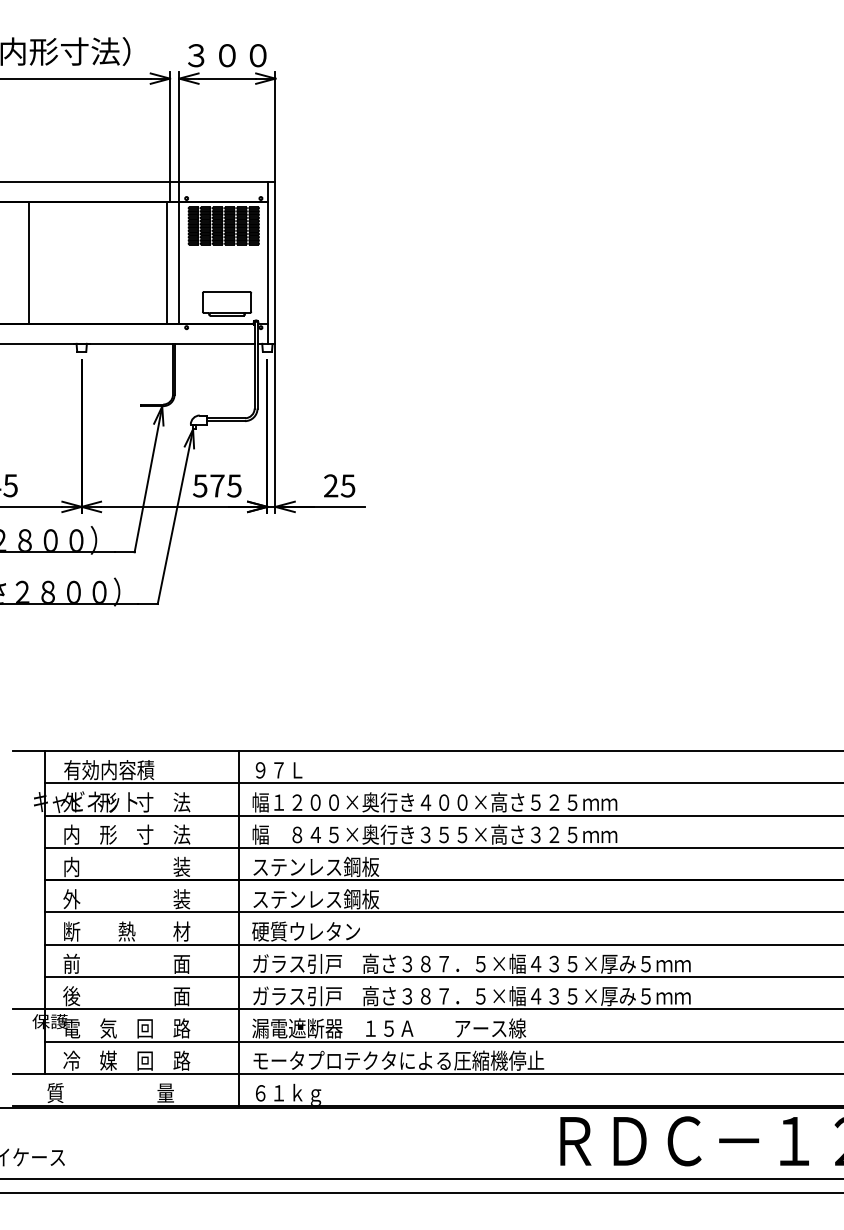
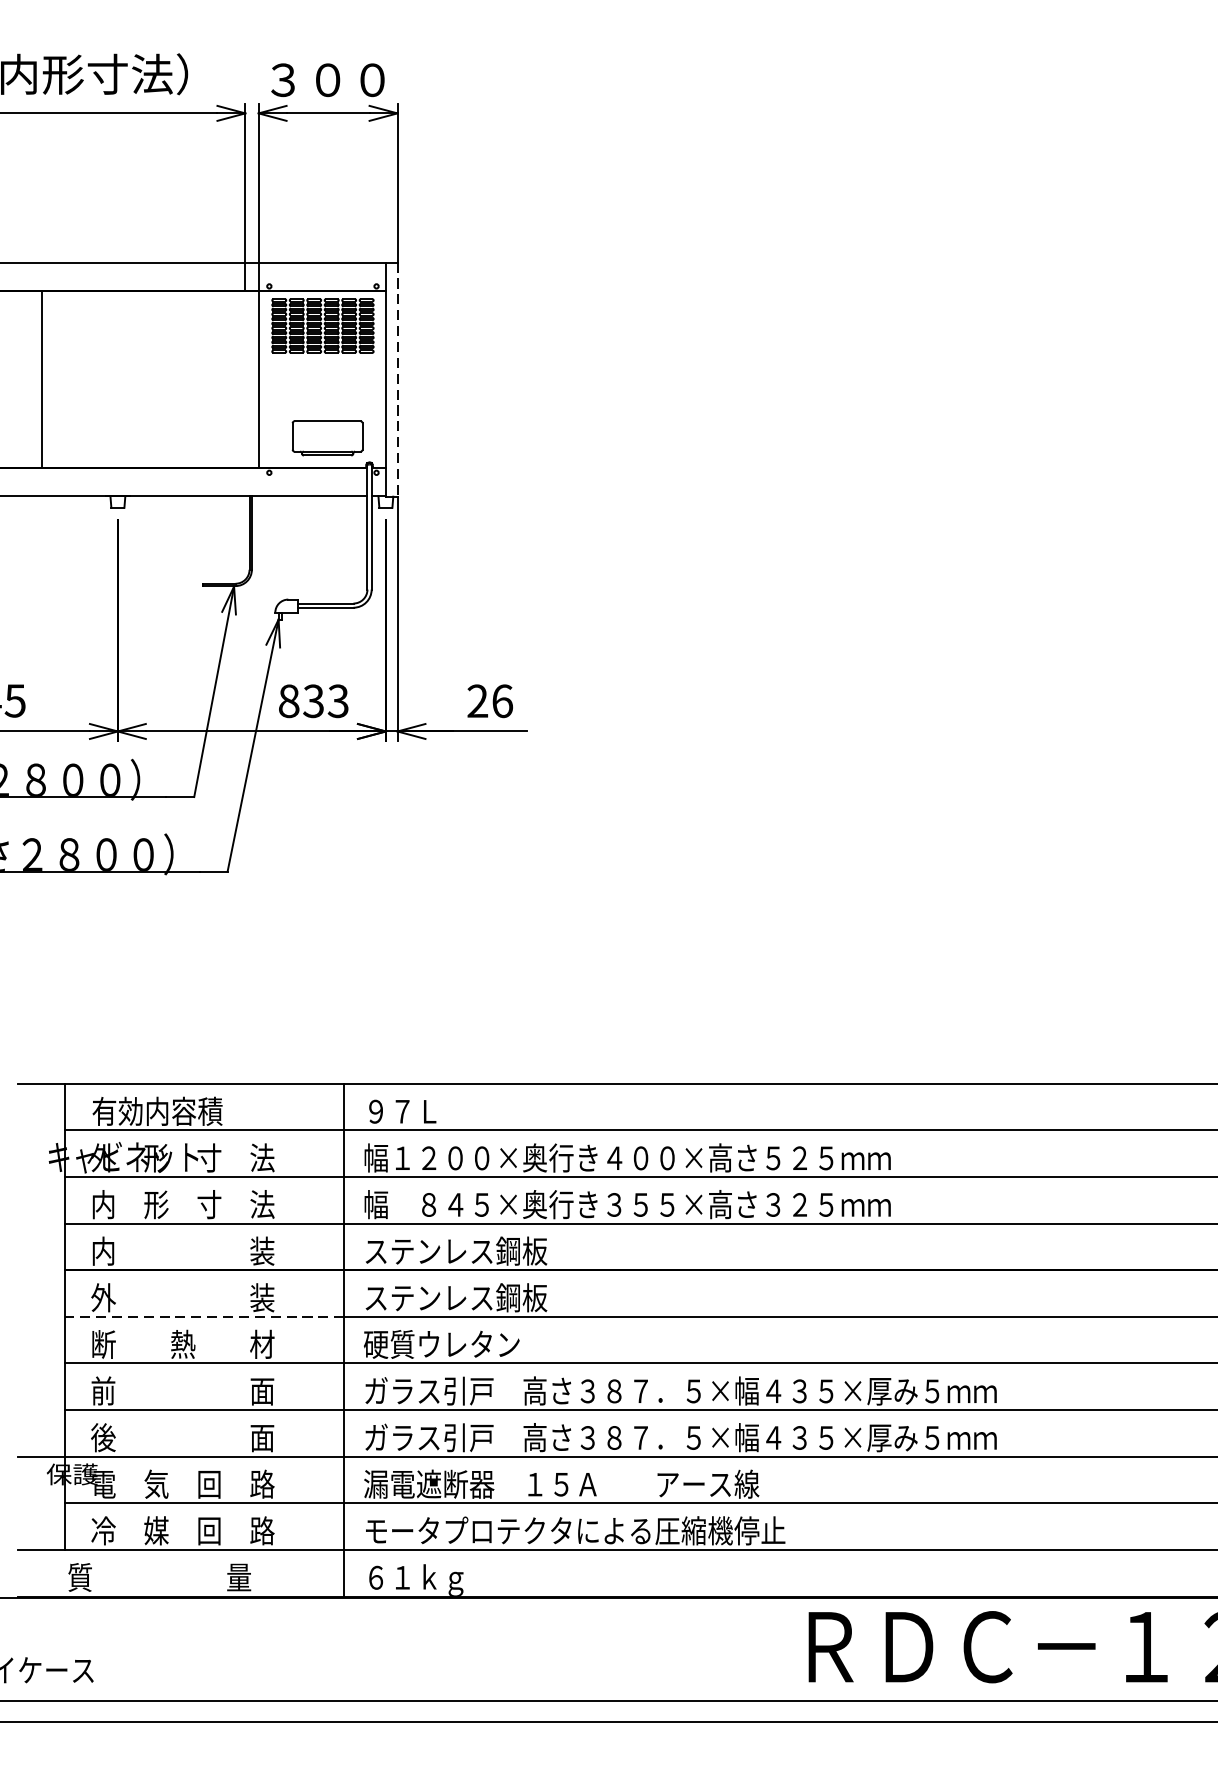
line: (167, 262) -> (241, 378), removed
line: (275, 263) -> (397, 380), solid -> dashed
text: (217, 485) -> (313, 700), 575 -> 833
text: (347, 485) -> (501, 700), 25 -> 26
line: (141, 912) -> (204, 1316), solid -> dashed

